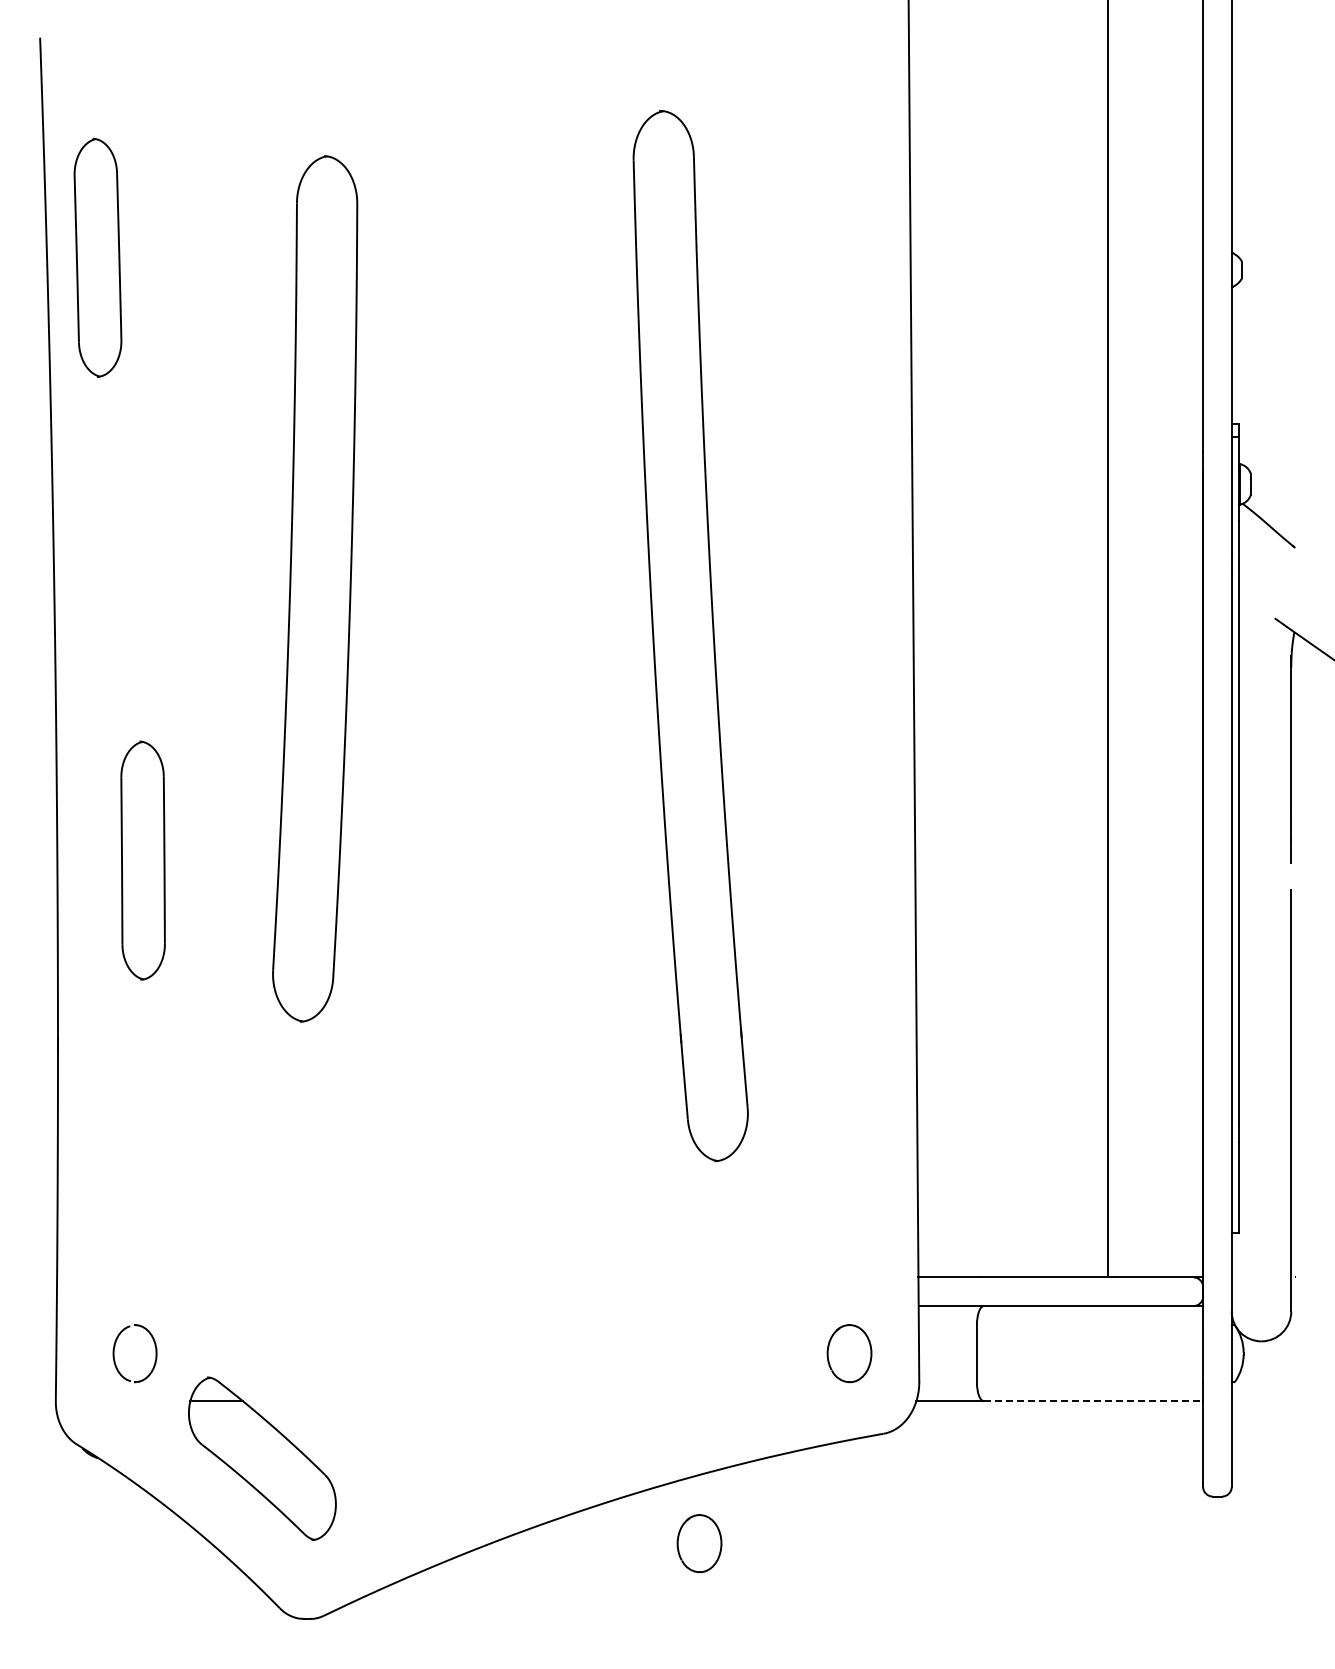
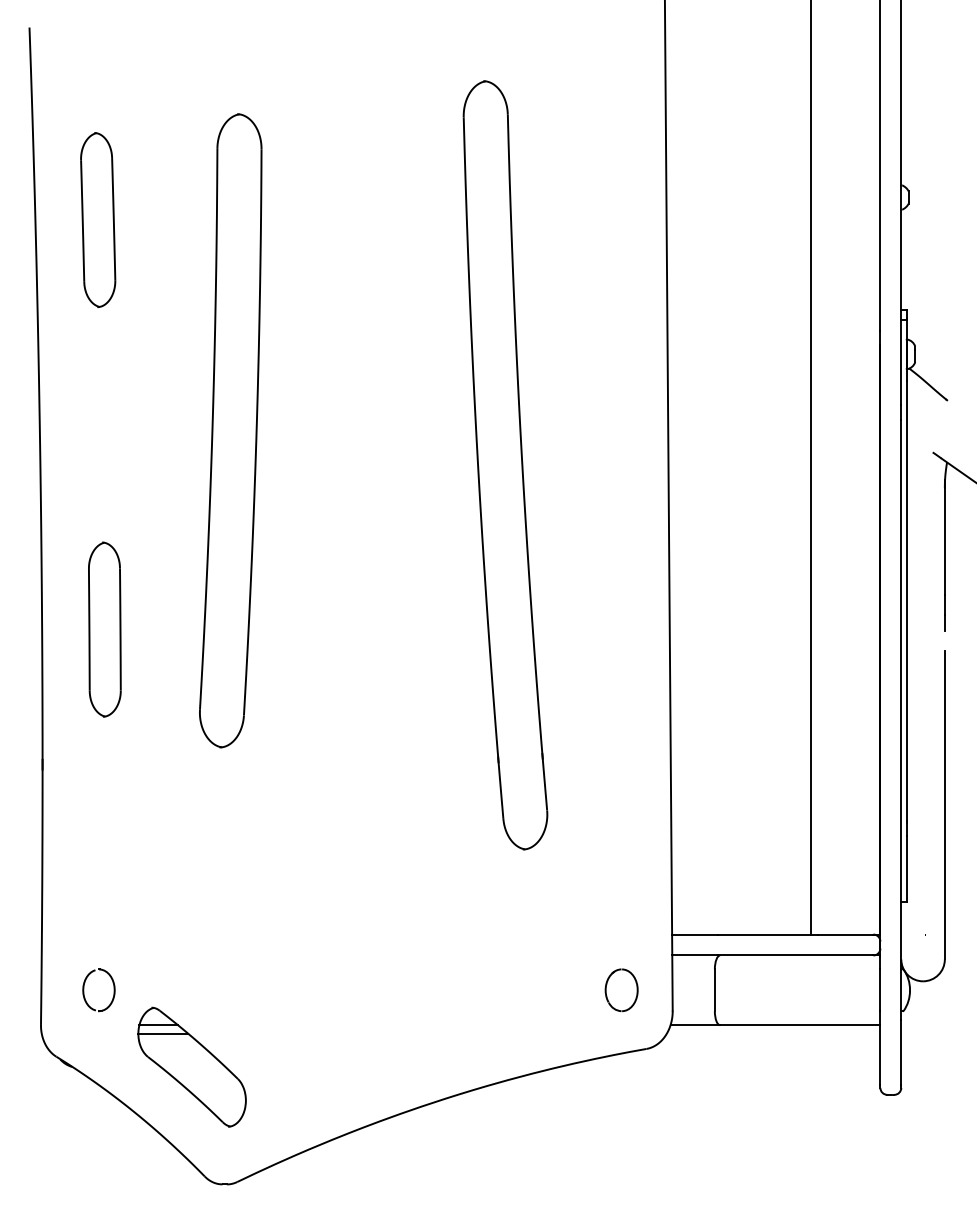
part: (97, 257) -> (97, 219), moved
line: (1093, 1401) -> (800, 1025), dashed -> solid
line: (222, 1413) -> (162, 1034), added
part: (699, 1543) -> (511, 1129), removed

